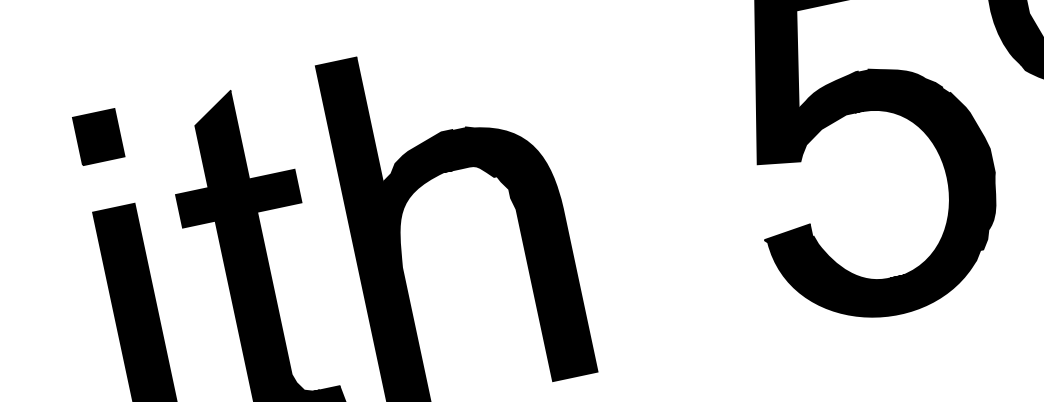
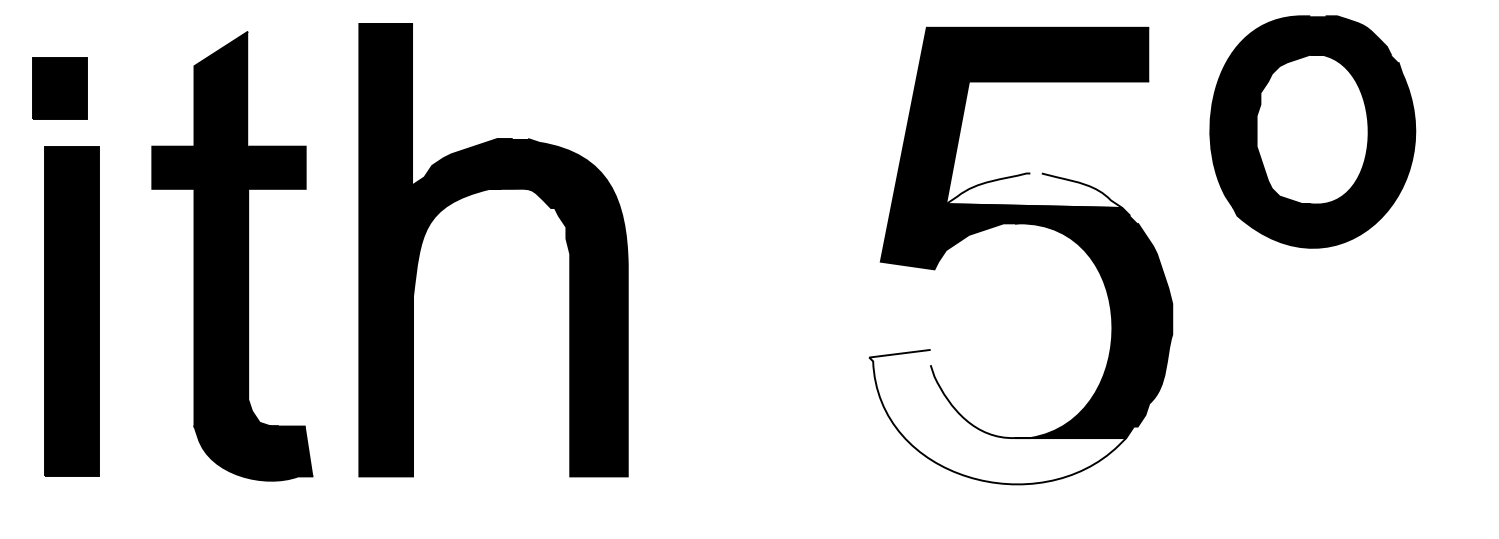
fill: (864, 83) -> (1034, 190), removed
part: (98, 137) -> (59, 88), moved
fill: (873, 264) -> (997, 416), removed

